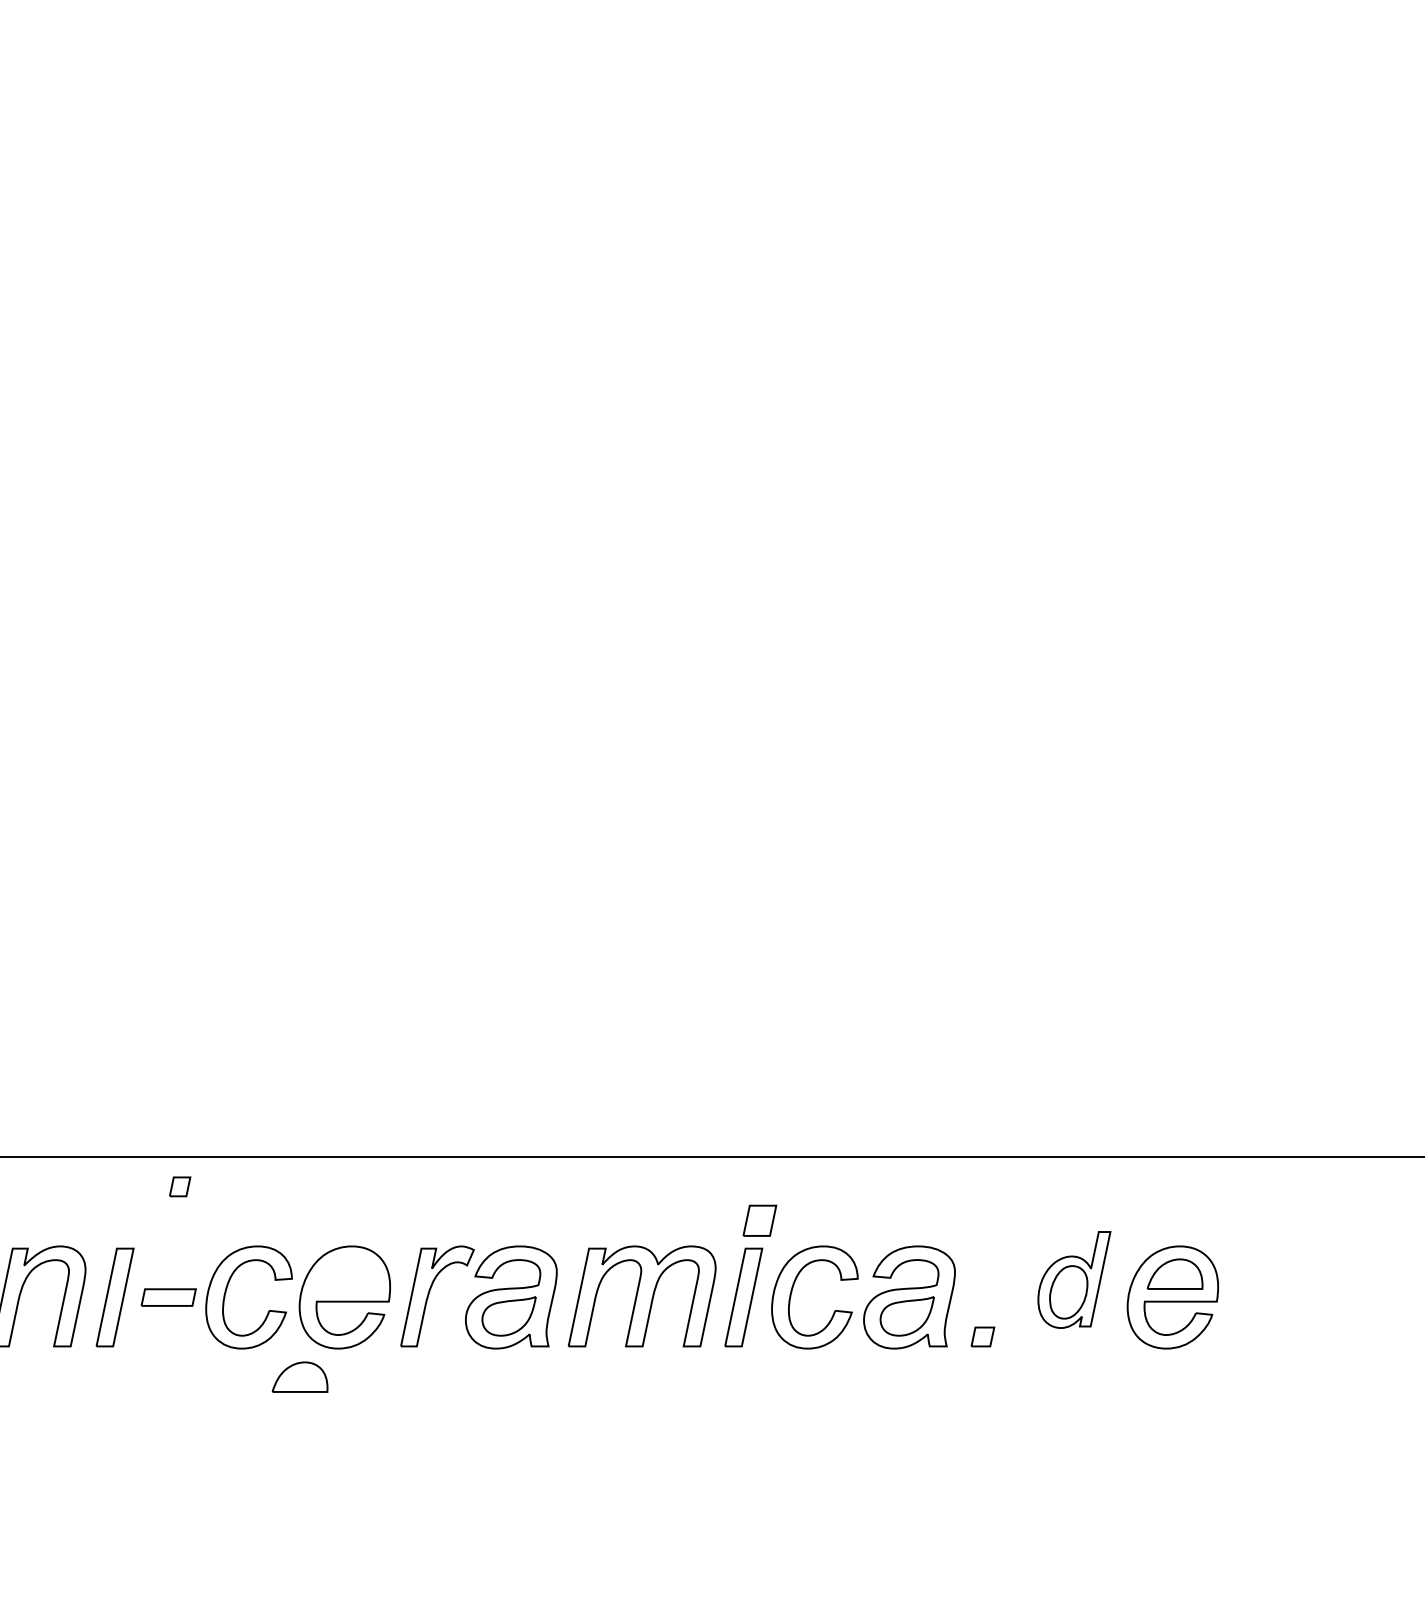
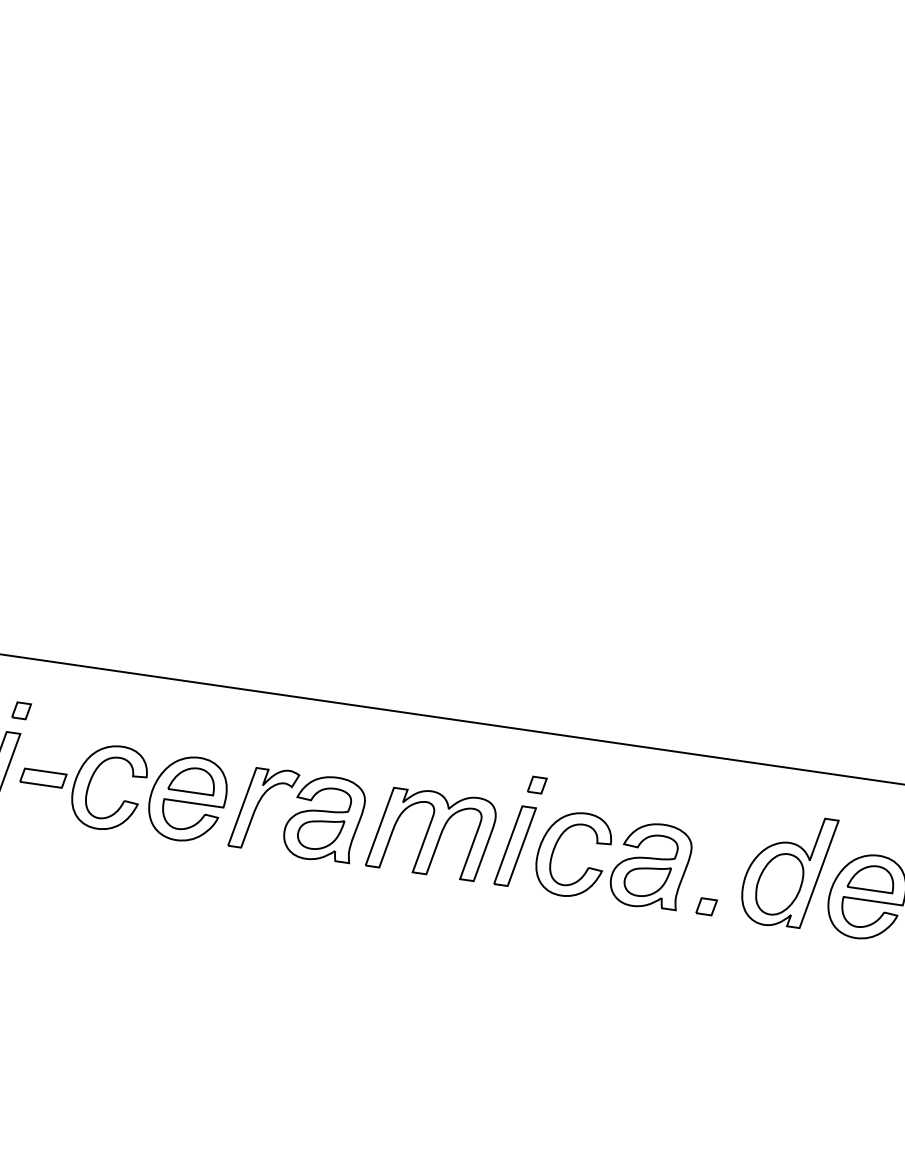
part: (180, 1186) -> (21, 710), moved
part: (759, 1220) -> (537, 784), size x0.62
part: (1074, 1279) -> (788, 870), size x1.43
part: (299, 1376) -> (192, 779), moved

